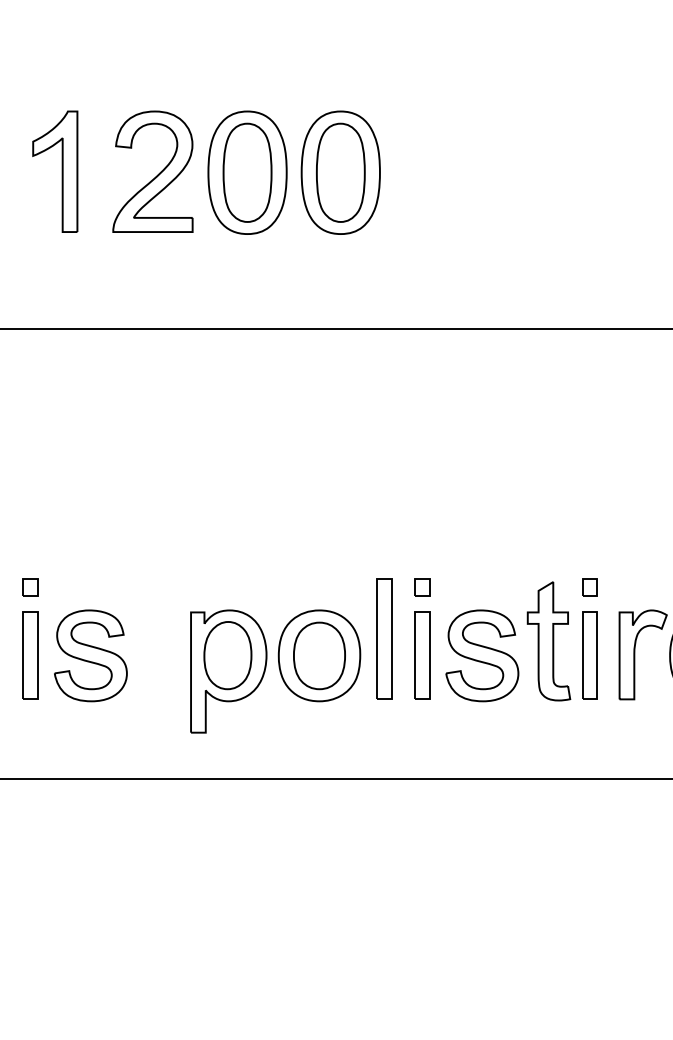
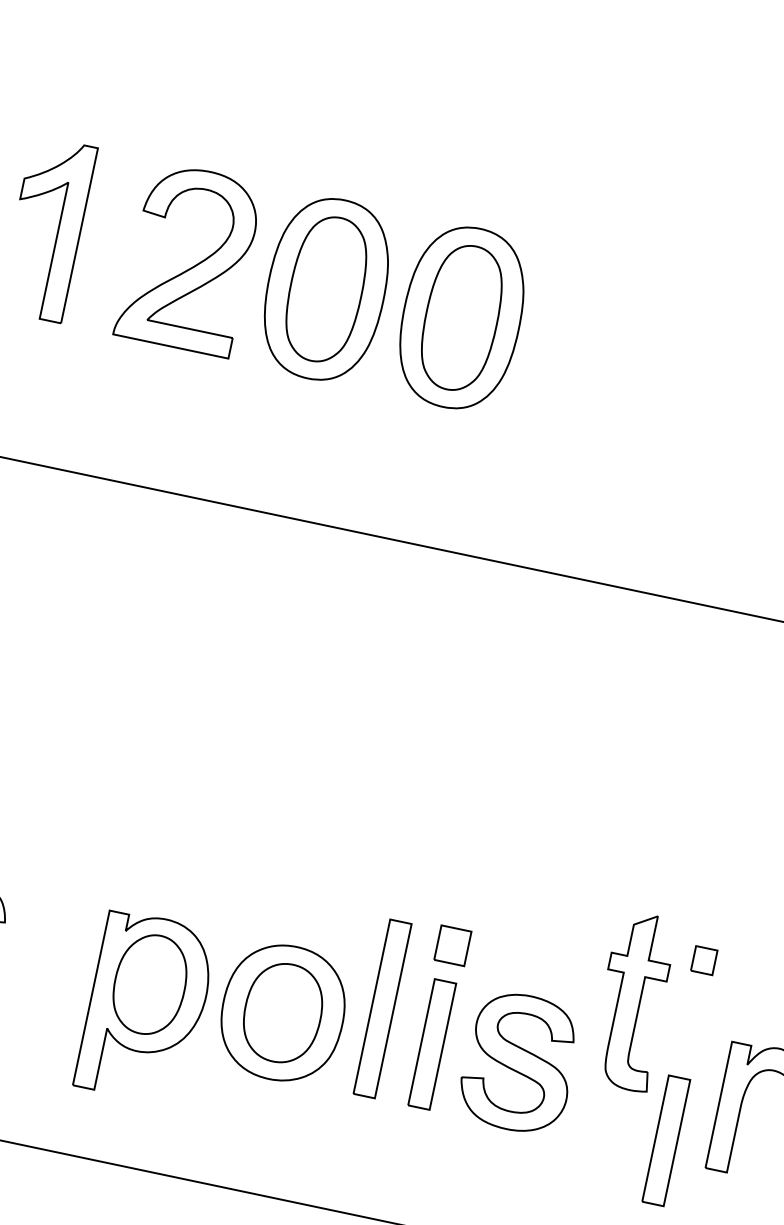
part: (422, 587) -> (453, 945), size x1.4
part: (589, 587) -> (703, 960), moved
part: (548, 641) -> (632, 1001), moved
part: (589, 655) -> (665, 1140), moved

